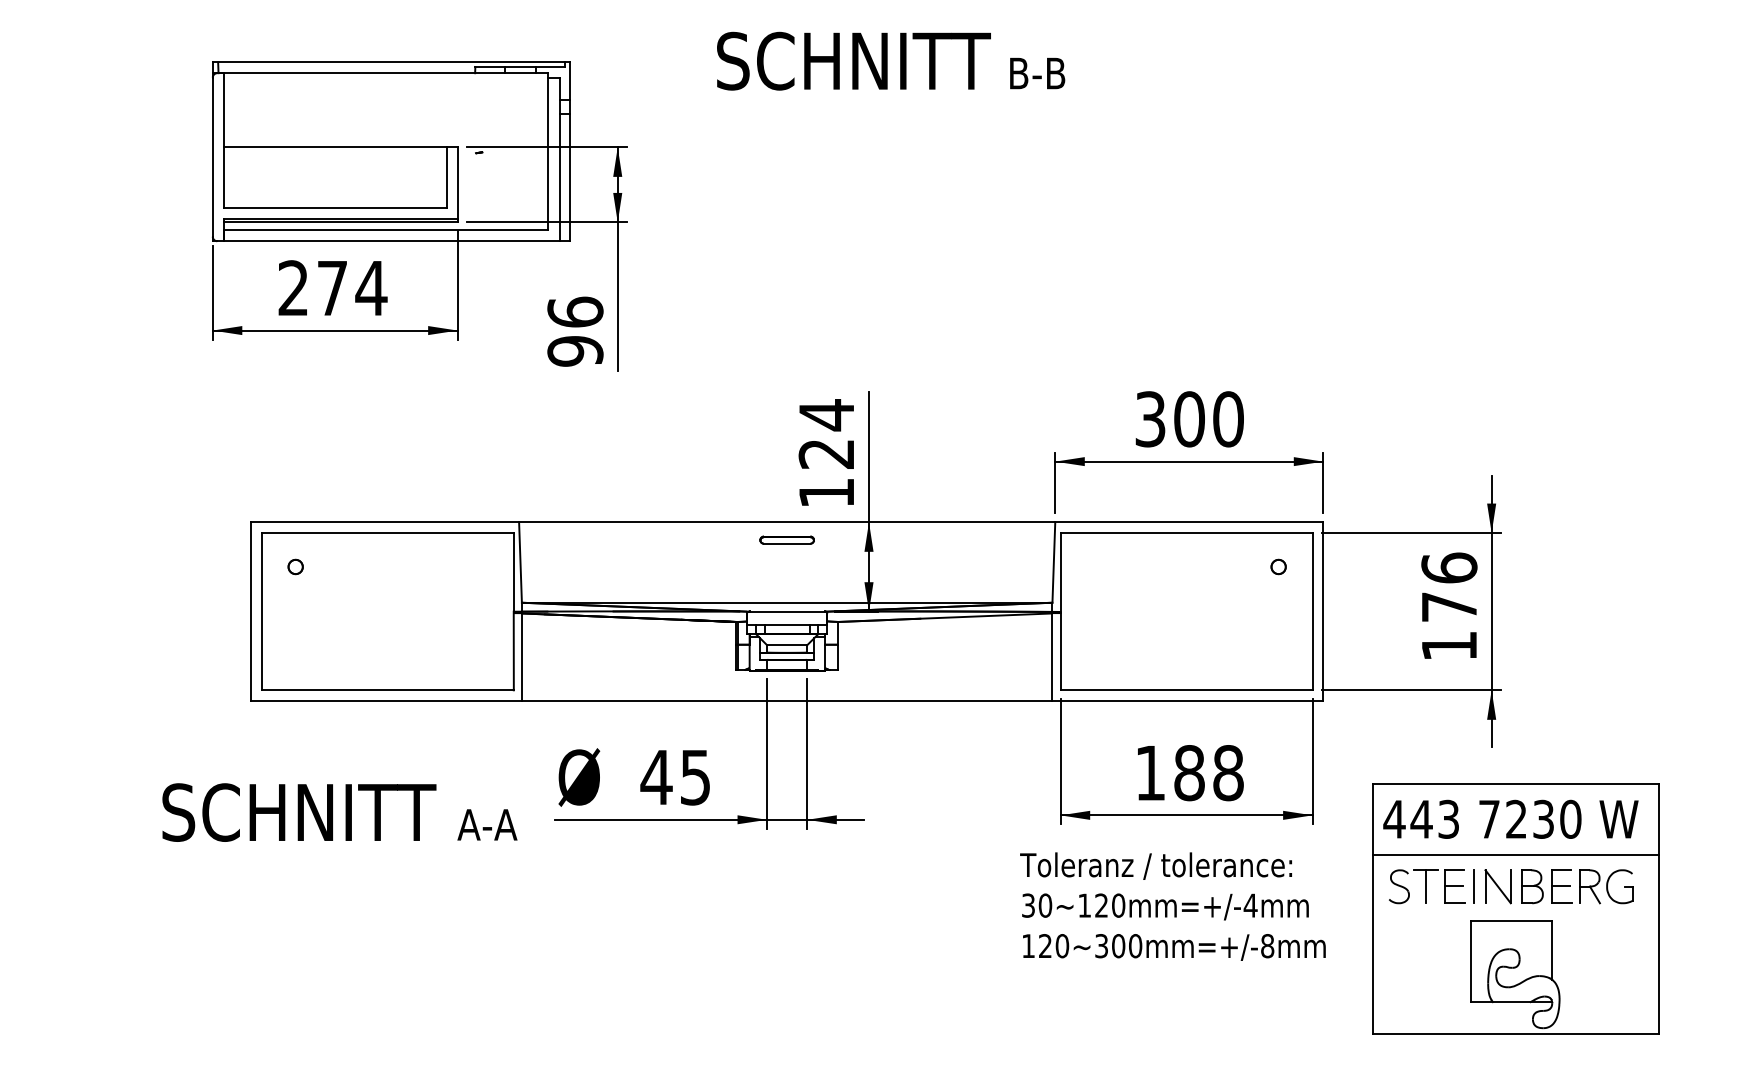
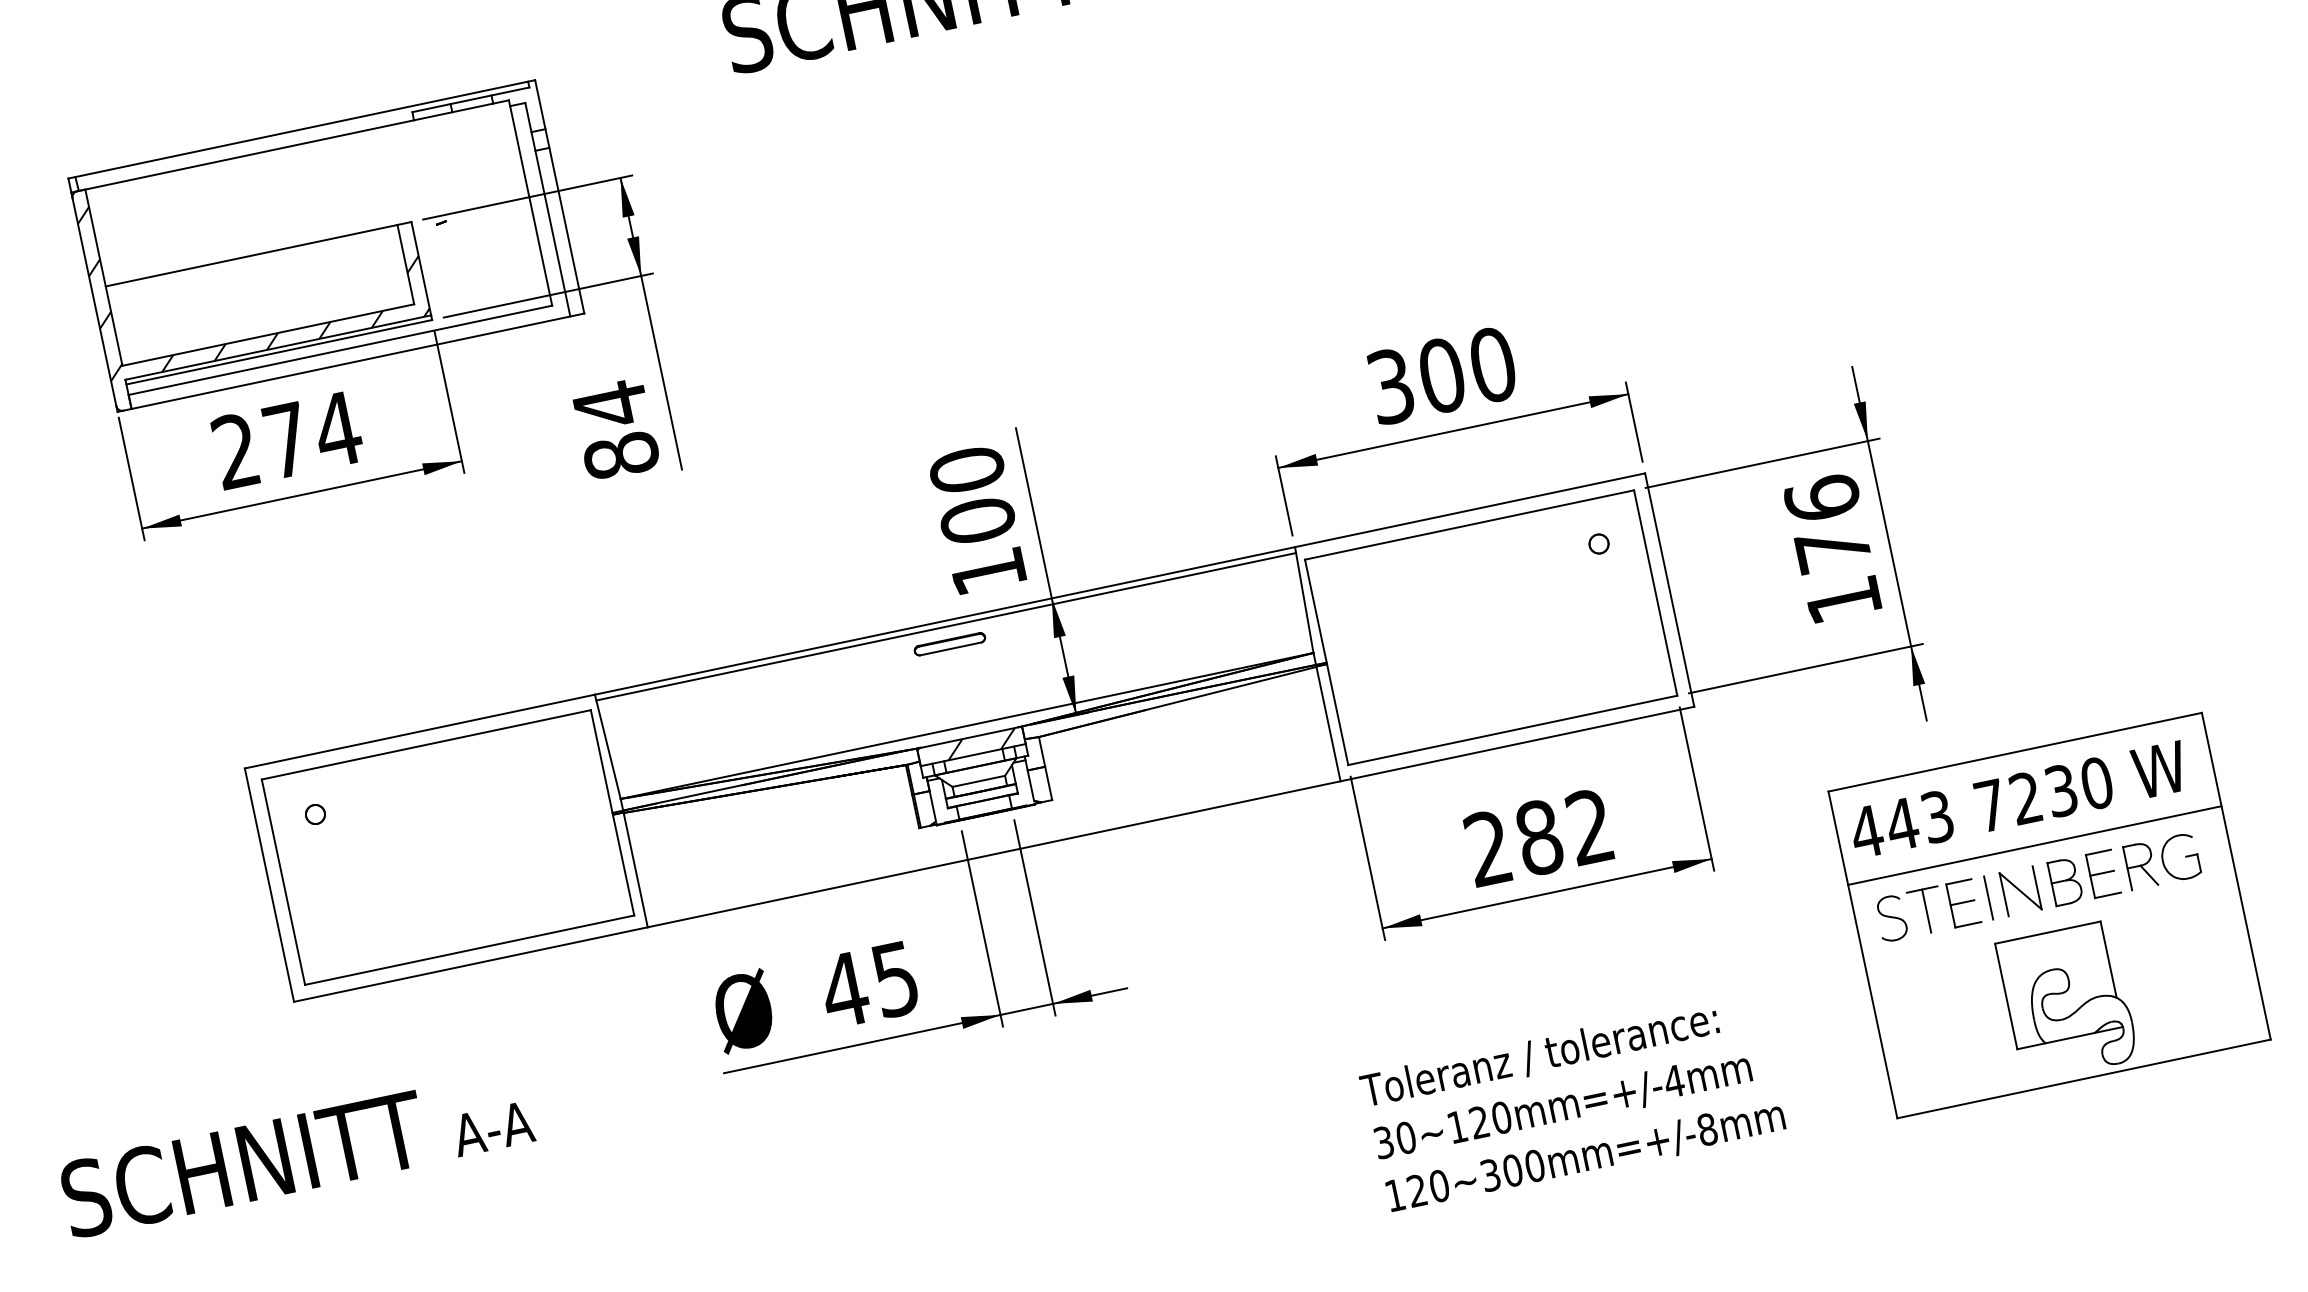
hatch: (334, 152) -> (252, 262), added
text: (575, 331) -> (616, 430), 96 -> 84
text: (826, 434) -> (972, 495), 124 -> 100
line: (787, 526) -> (946, 626), added
hatch: (794, 618) -> (981, 744), added
text: (1189, 773) -> (1539, 838), 188 -> 282
text: (339, 812) -> (296, 1153), moved
text: (1172, 906) -> (1572, 1104), moved
part: (1515, 908) -> (2049, 914), moved

